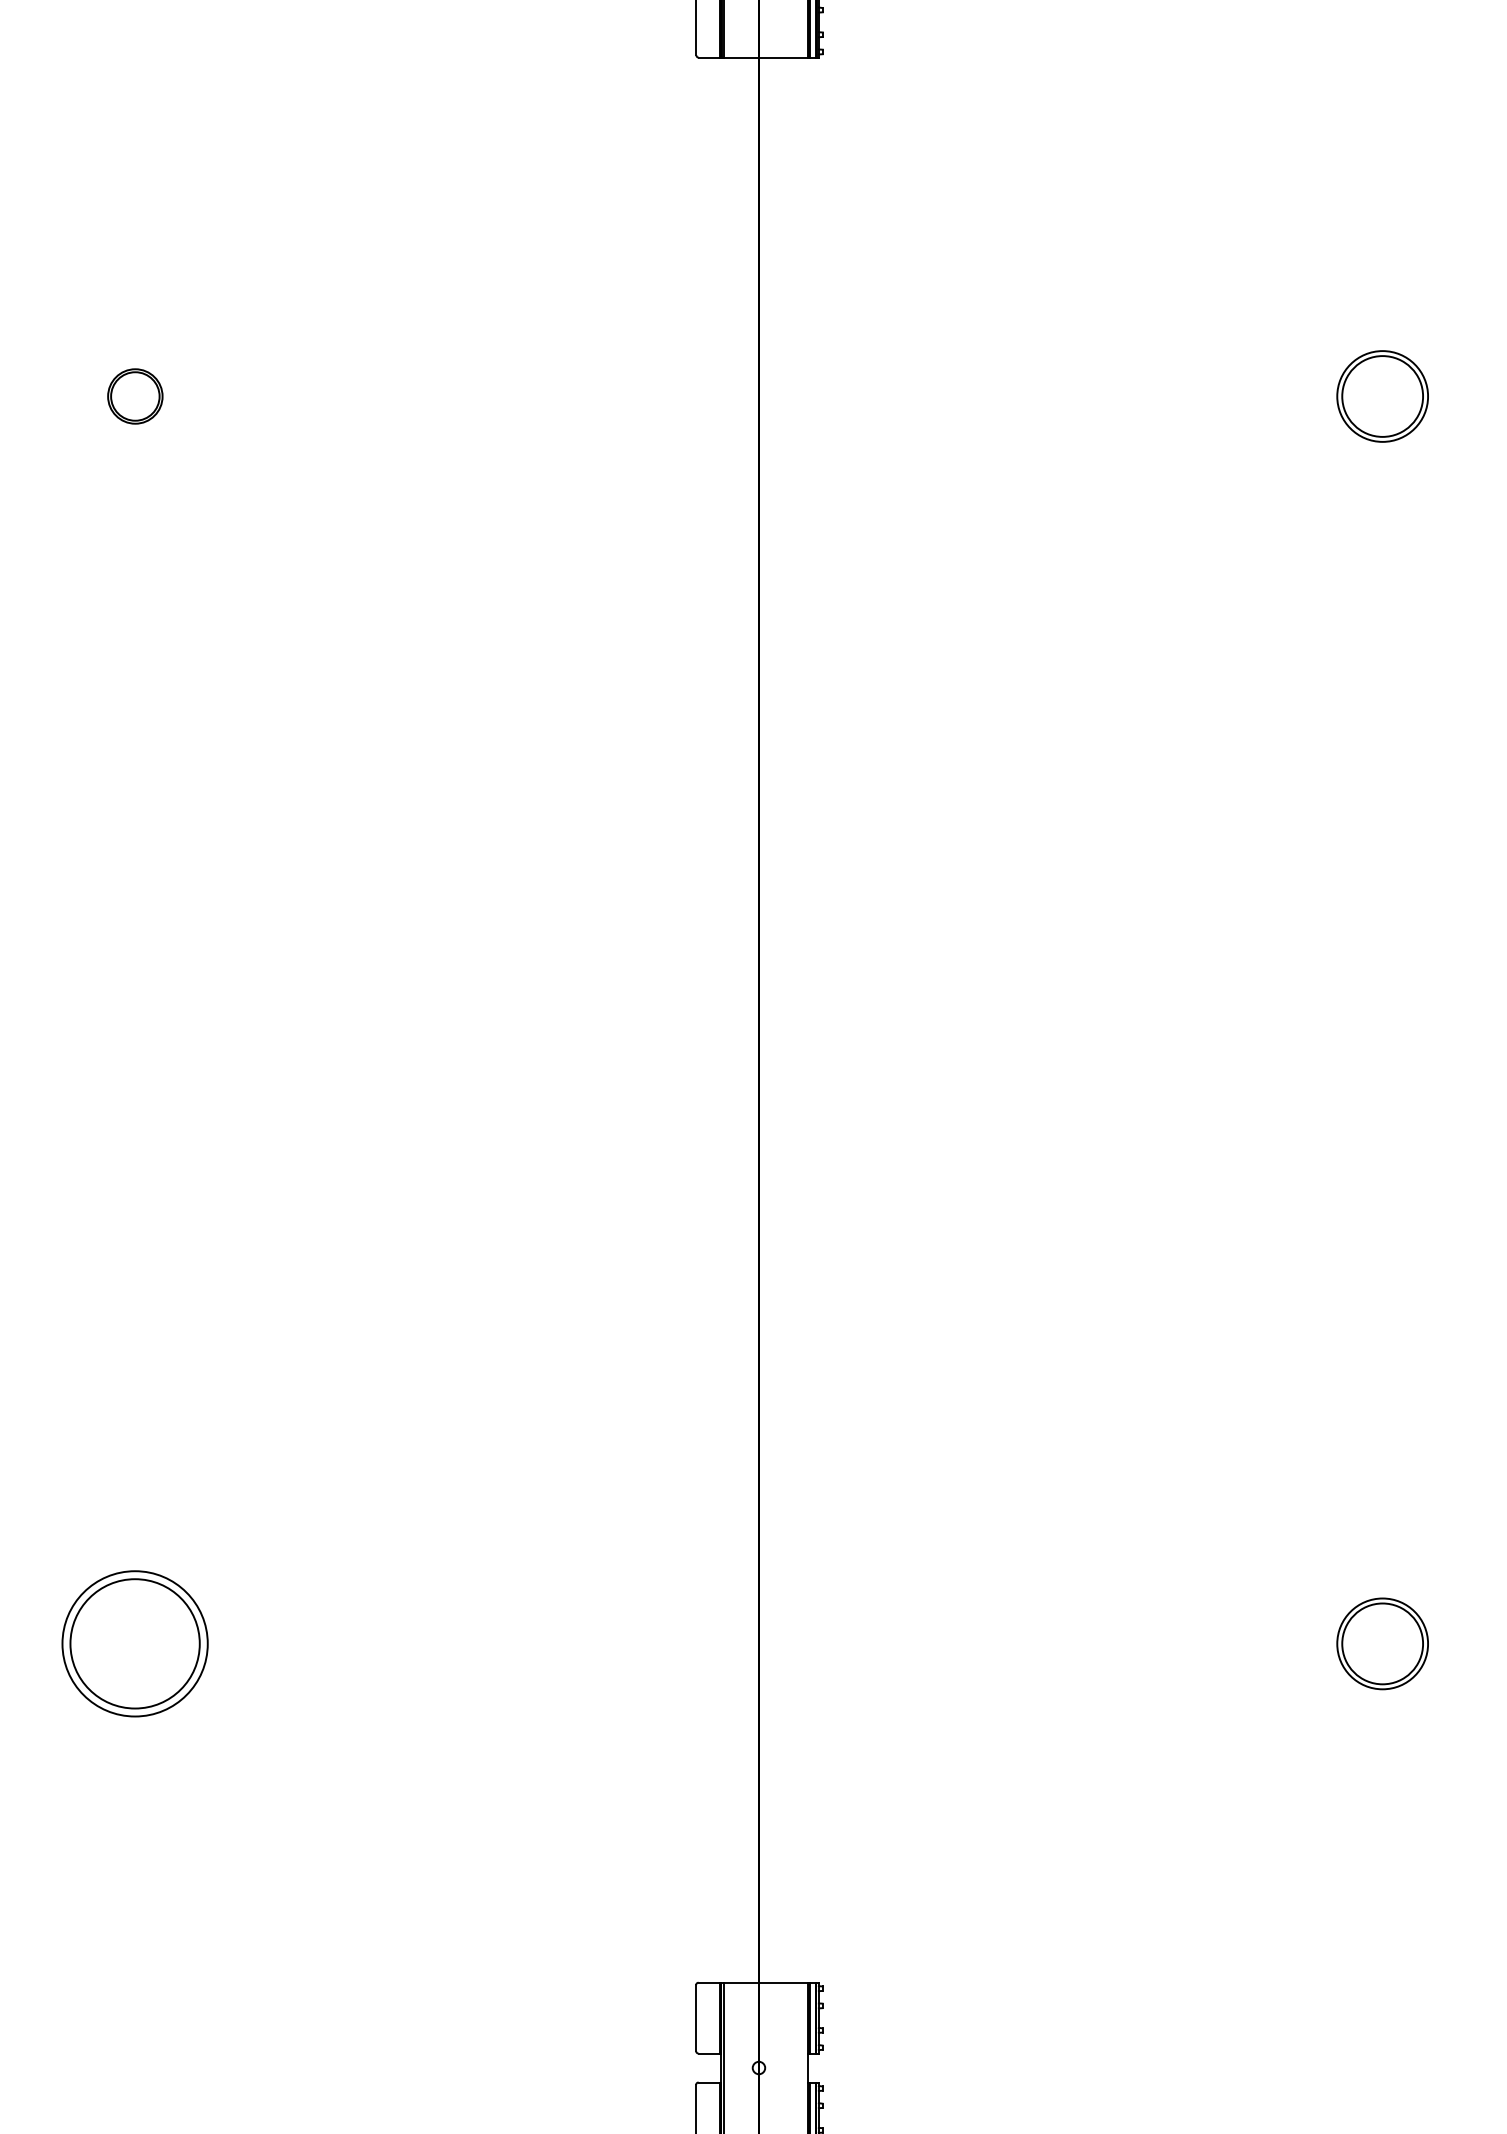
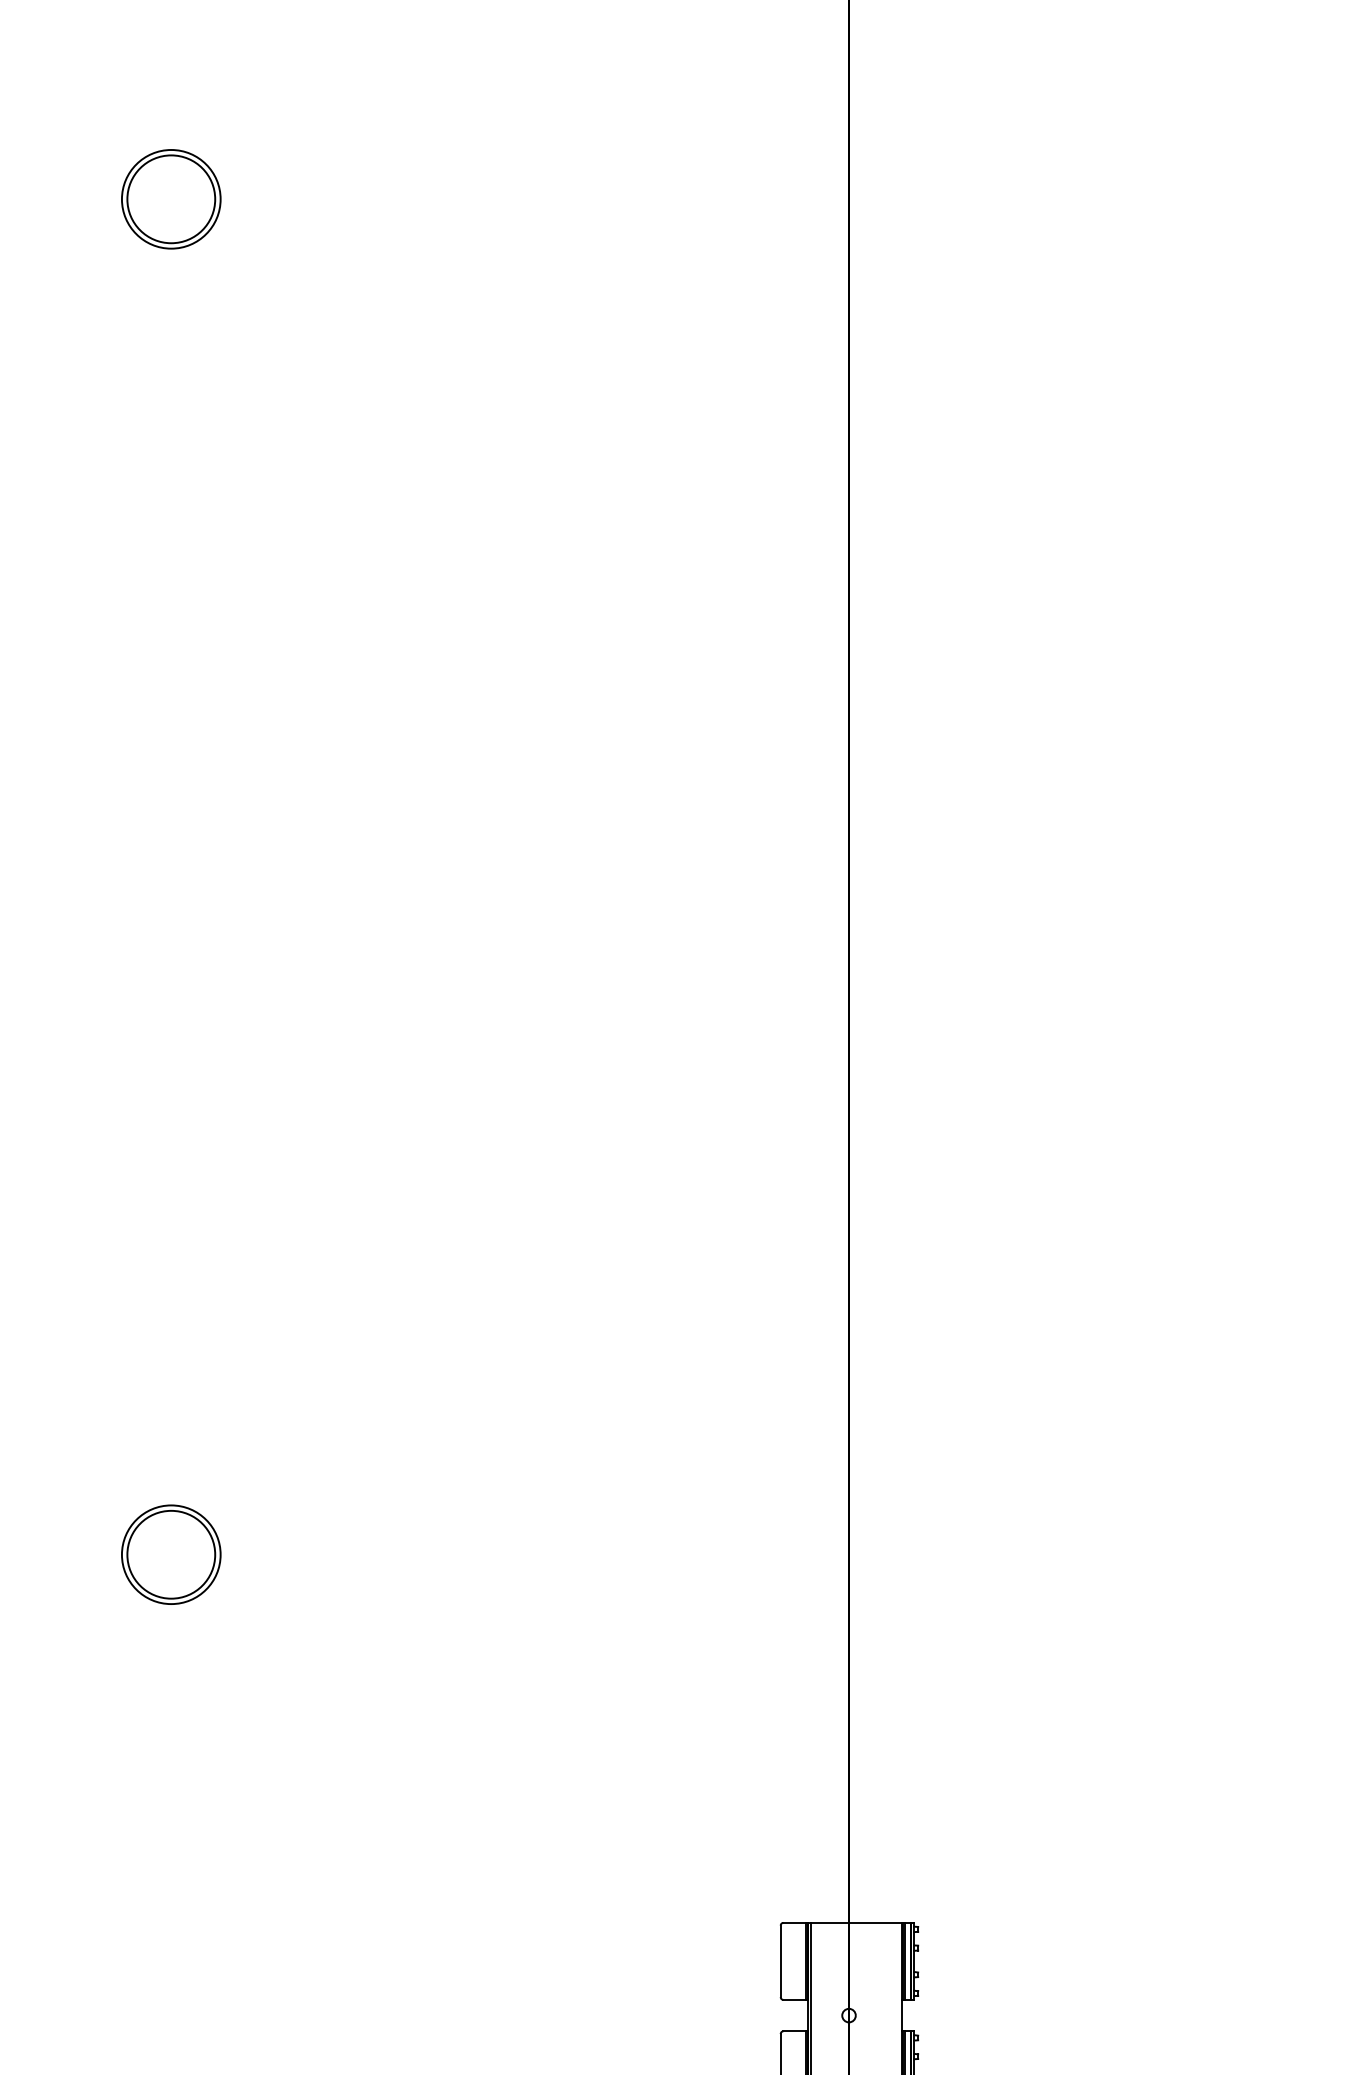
part: (135, 396) -> (171, 199), size x1.67
part: (135, 1643) -> (171, 1554), size x0.62

